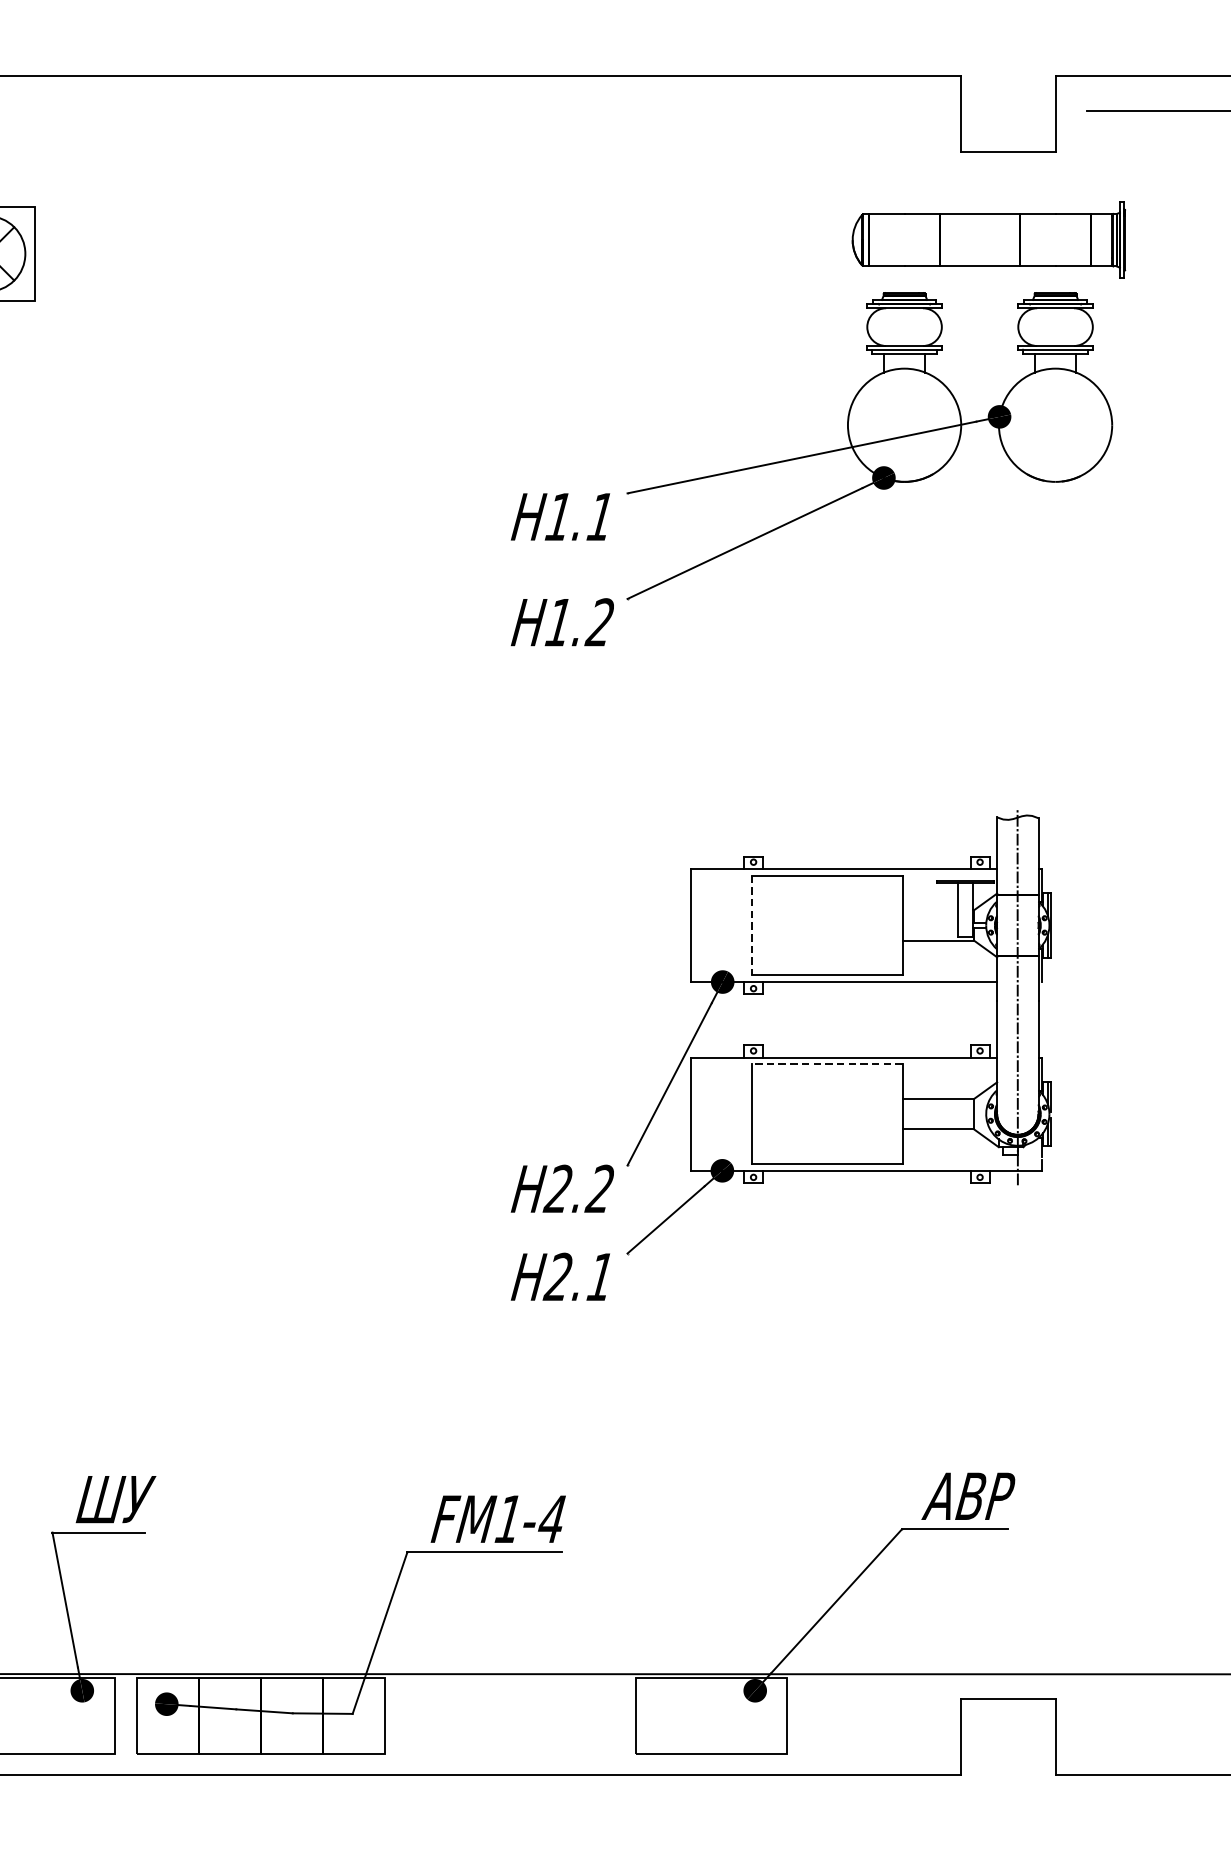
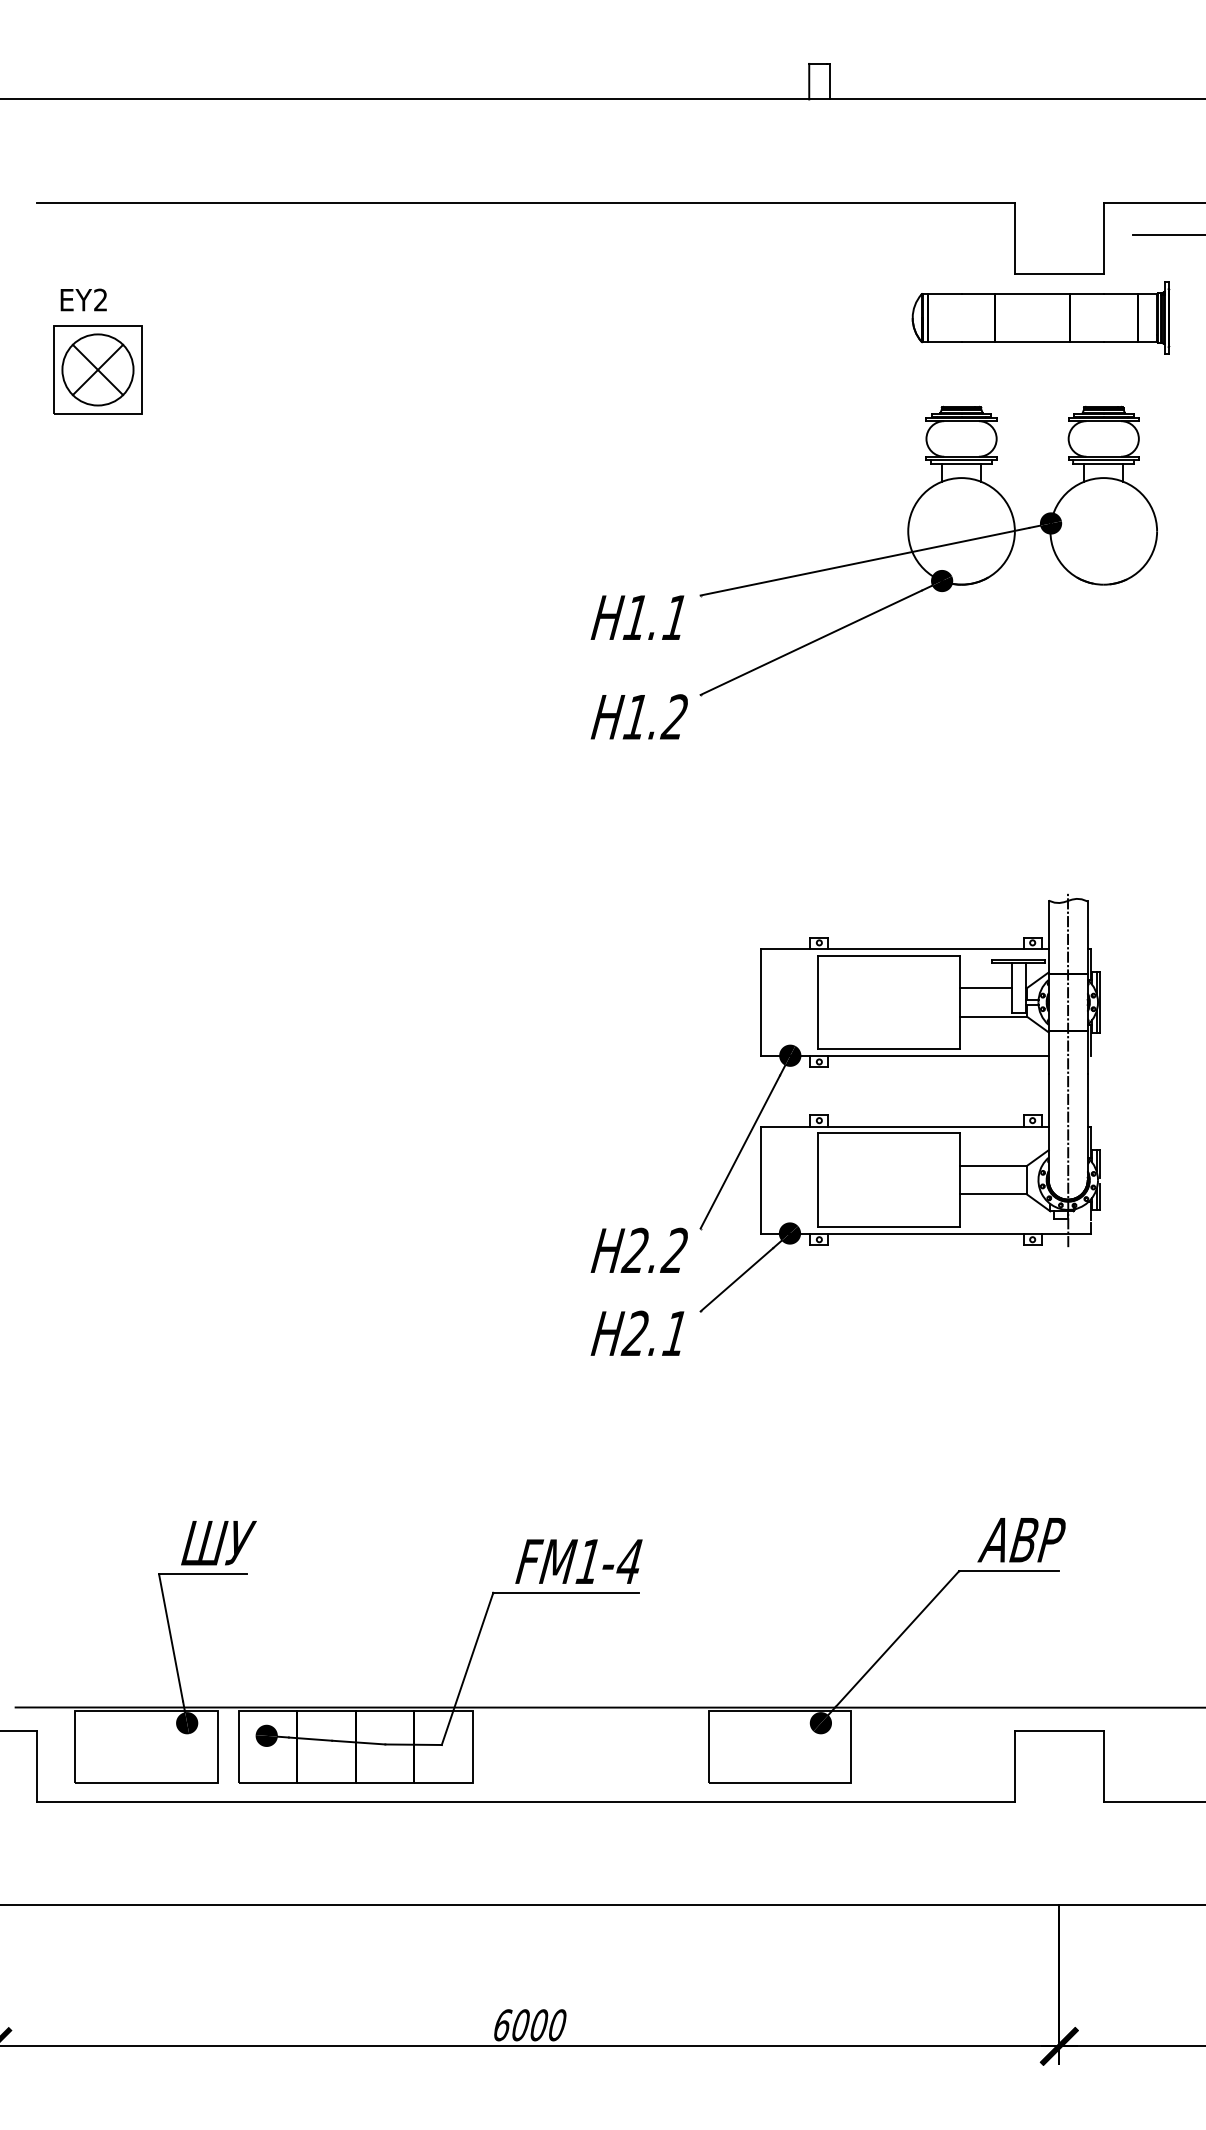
part: (988, 239) -> (1040, 317), moved
line: (929, 910) -> (985, 988), added
line: (751, 925) -> (817, 1002), dashed -> solid
line: (826, 1064) -> (888, 1133), dashed -> solid

